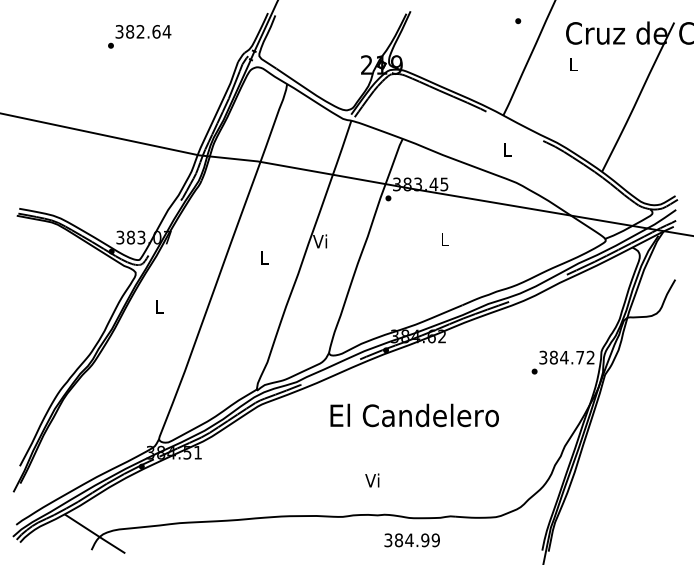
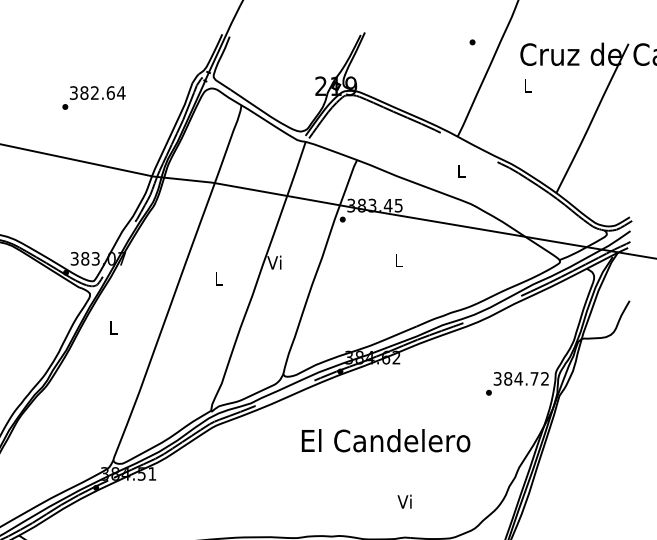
text: (139, 36) -> (93, 97), moved
text: (414, 415) -> (385, 440), moved
text: (372, 480) -> (404, 501), moved

